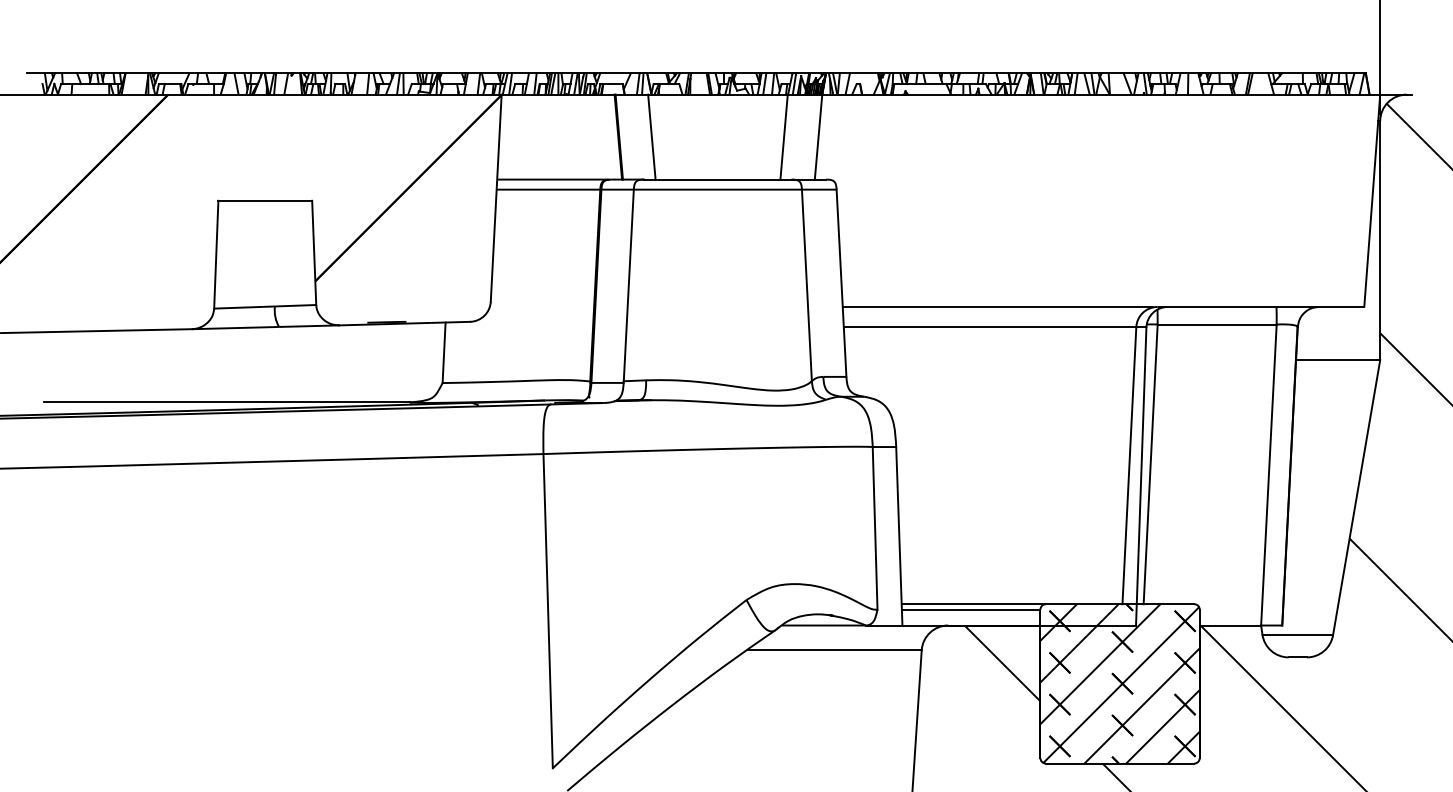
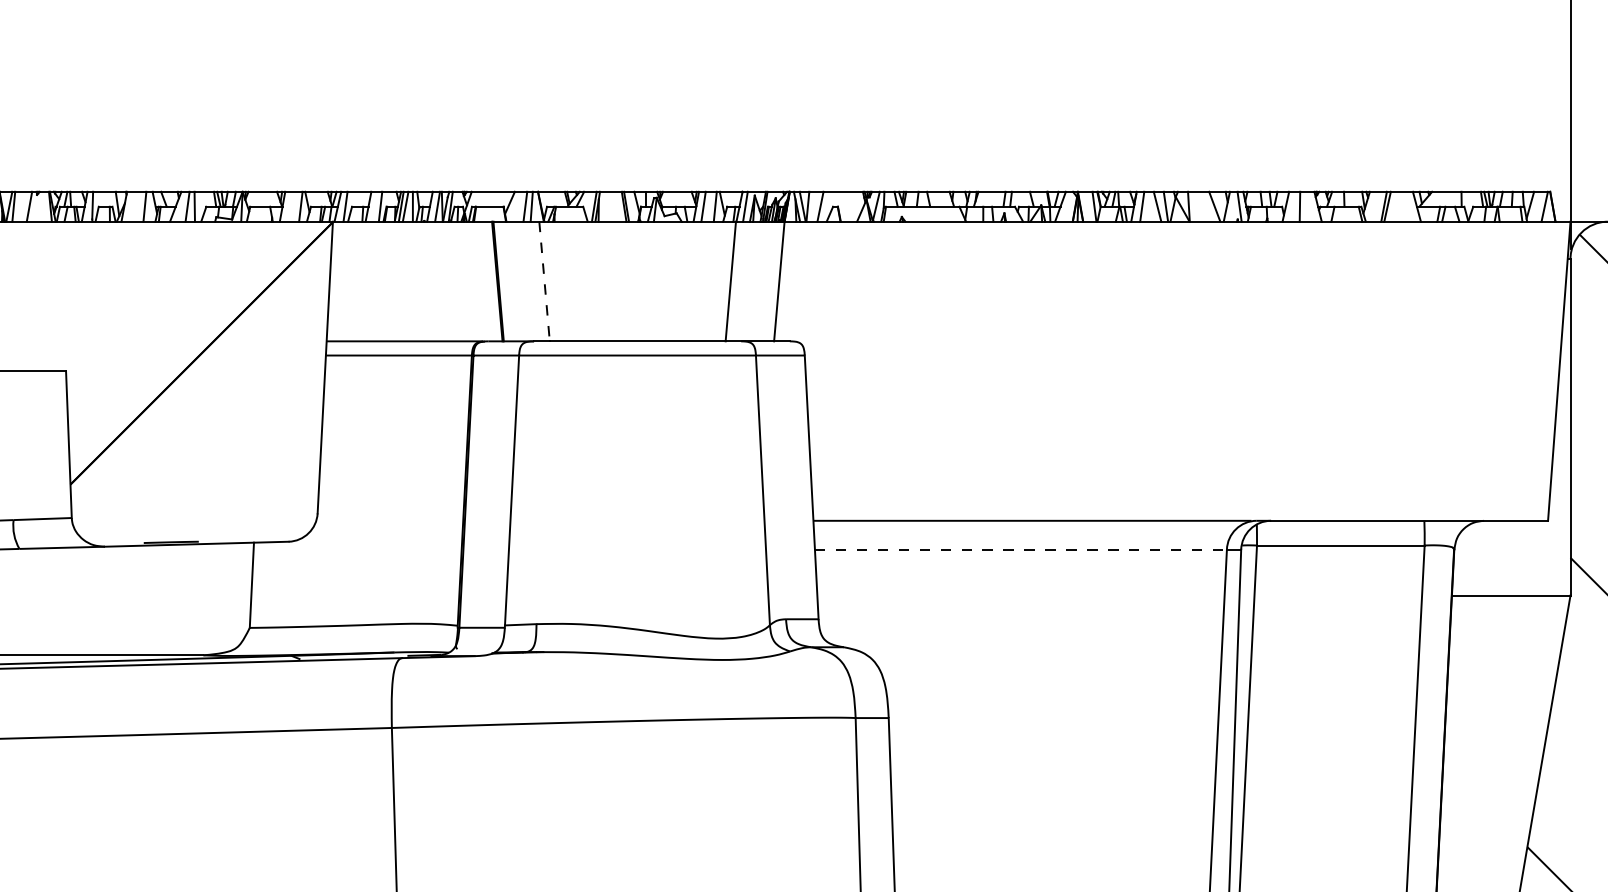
line: (651, 137) -> (544, 282), solid -> dashed
line: (990, 327) -> (1021, 549), solid -> dashed

